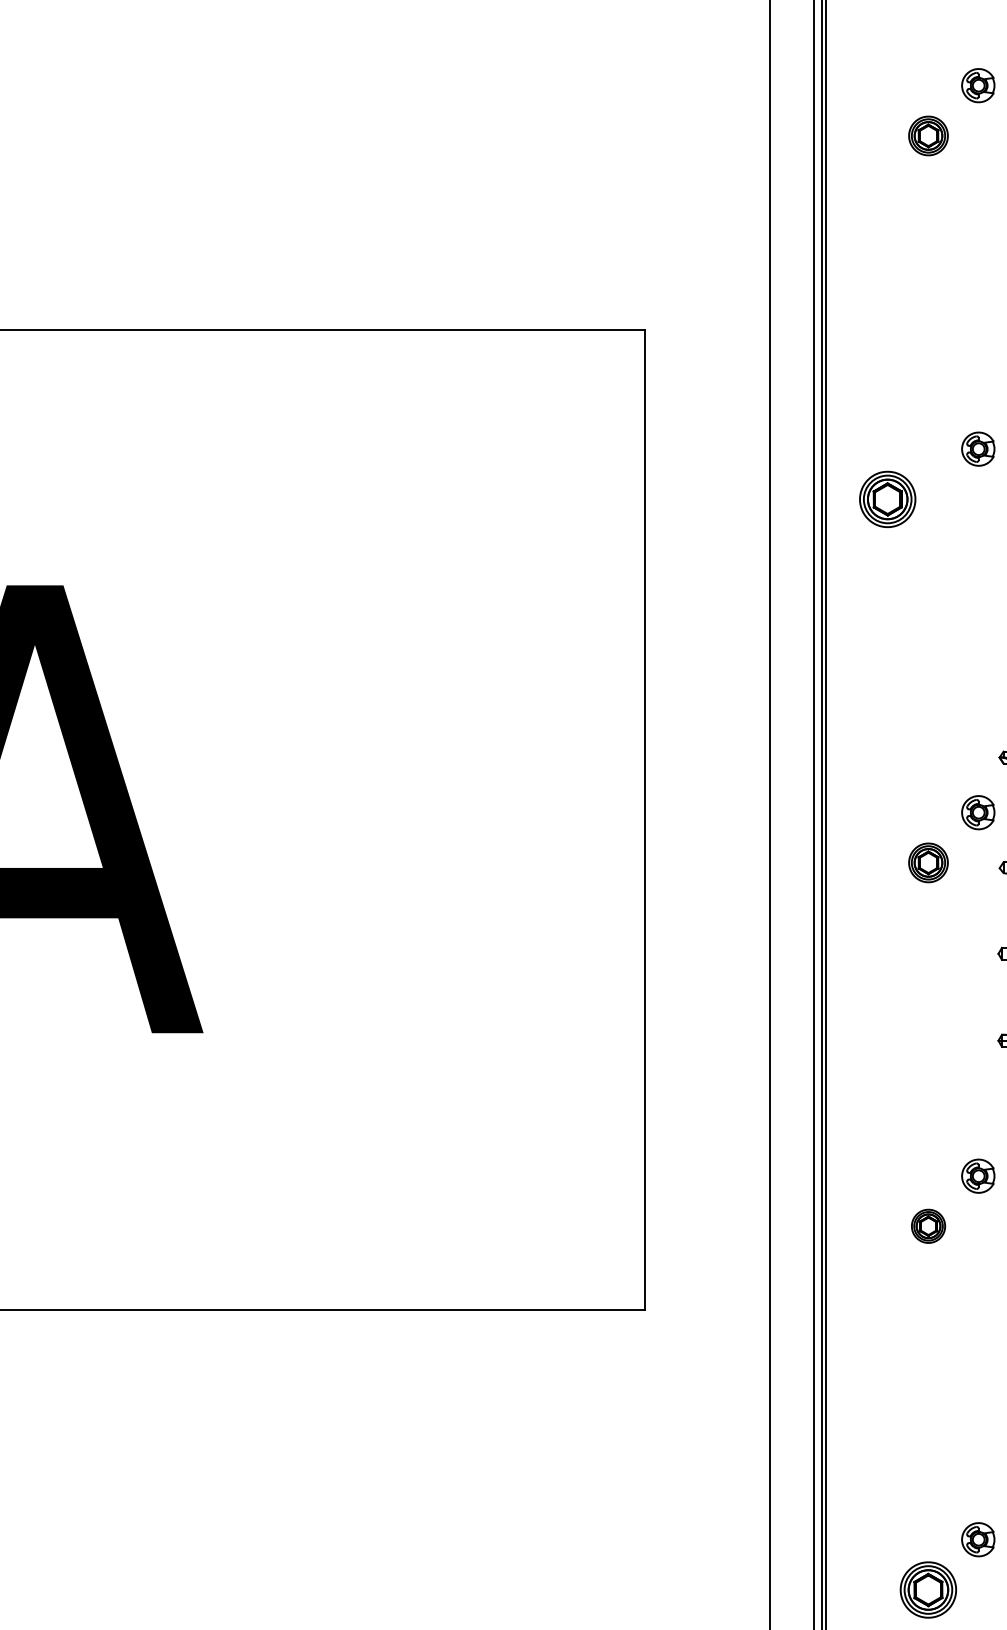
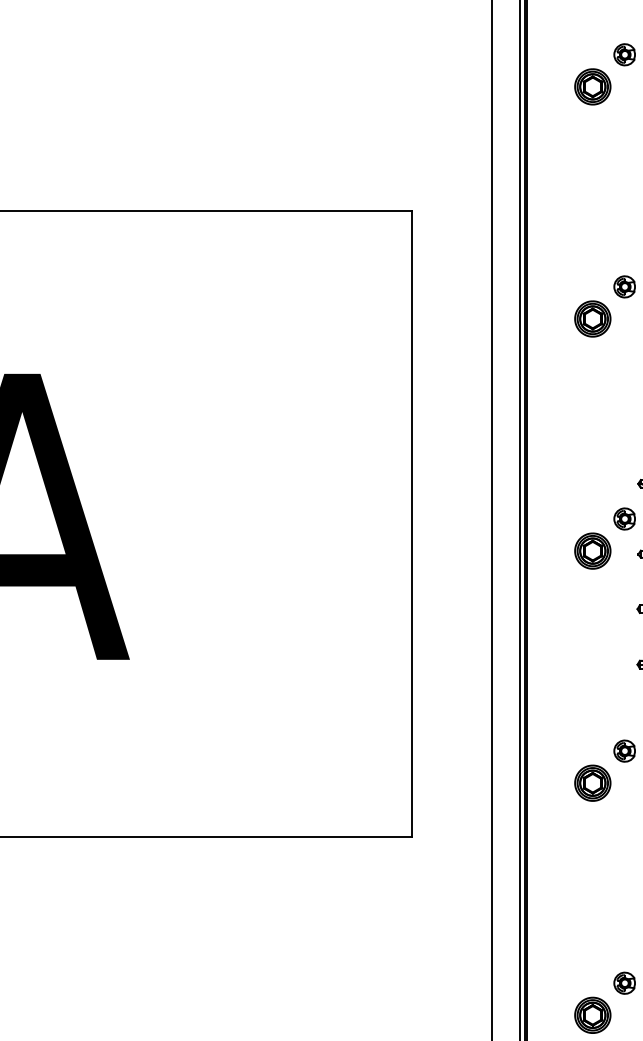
part: (927, 135) -> (592, 86), size x1.43
part: (887, 498) -> (592, 318), moved
part: (927, 861) -> (592, 550), size x1.43
part: (927, 1225) -> (592, 782), size x1.67

